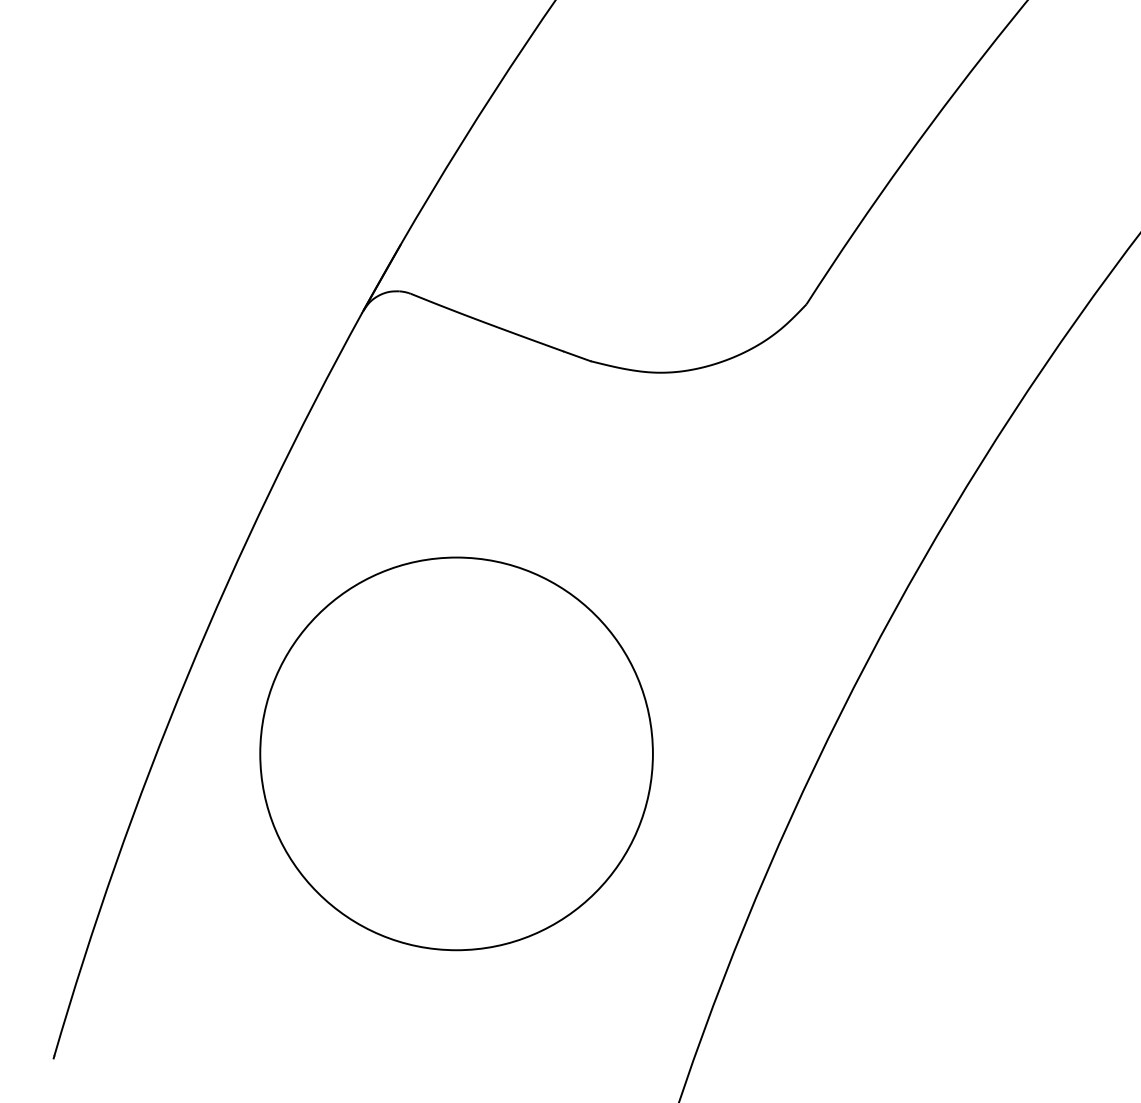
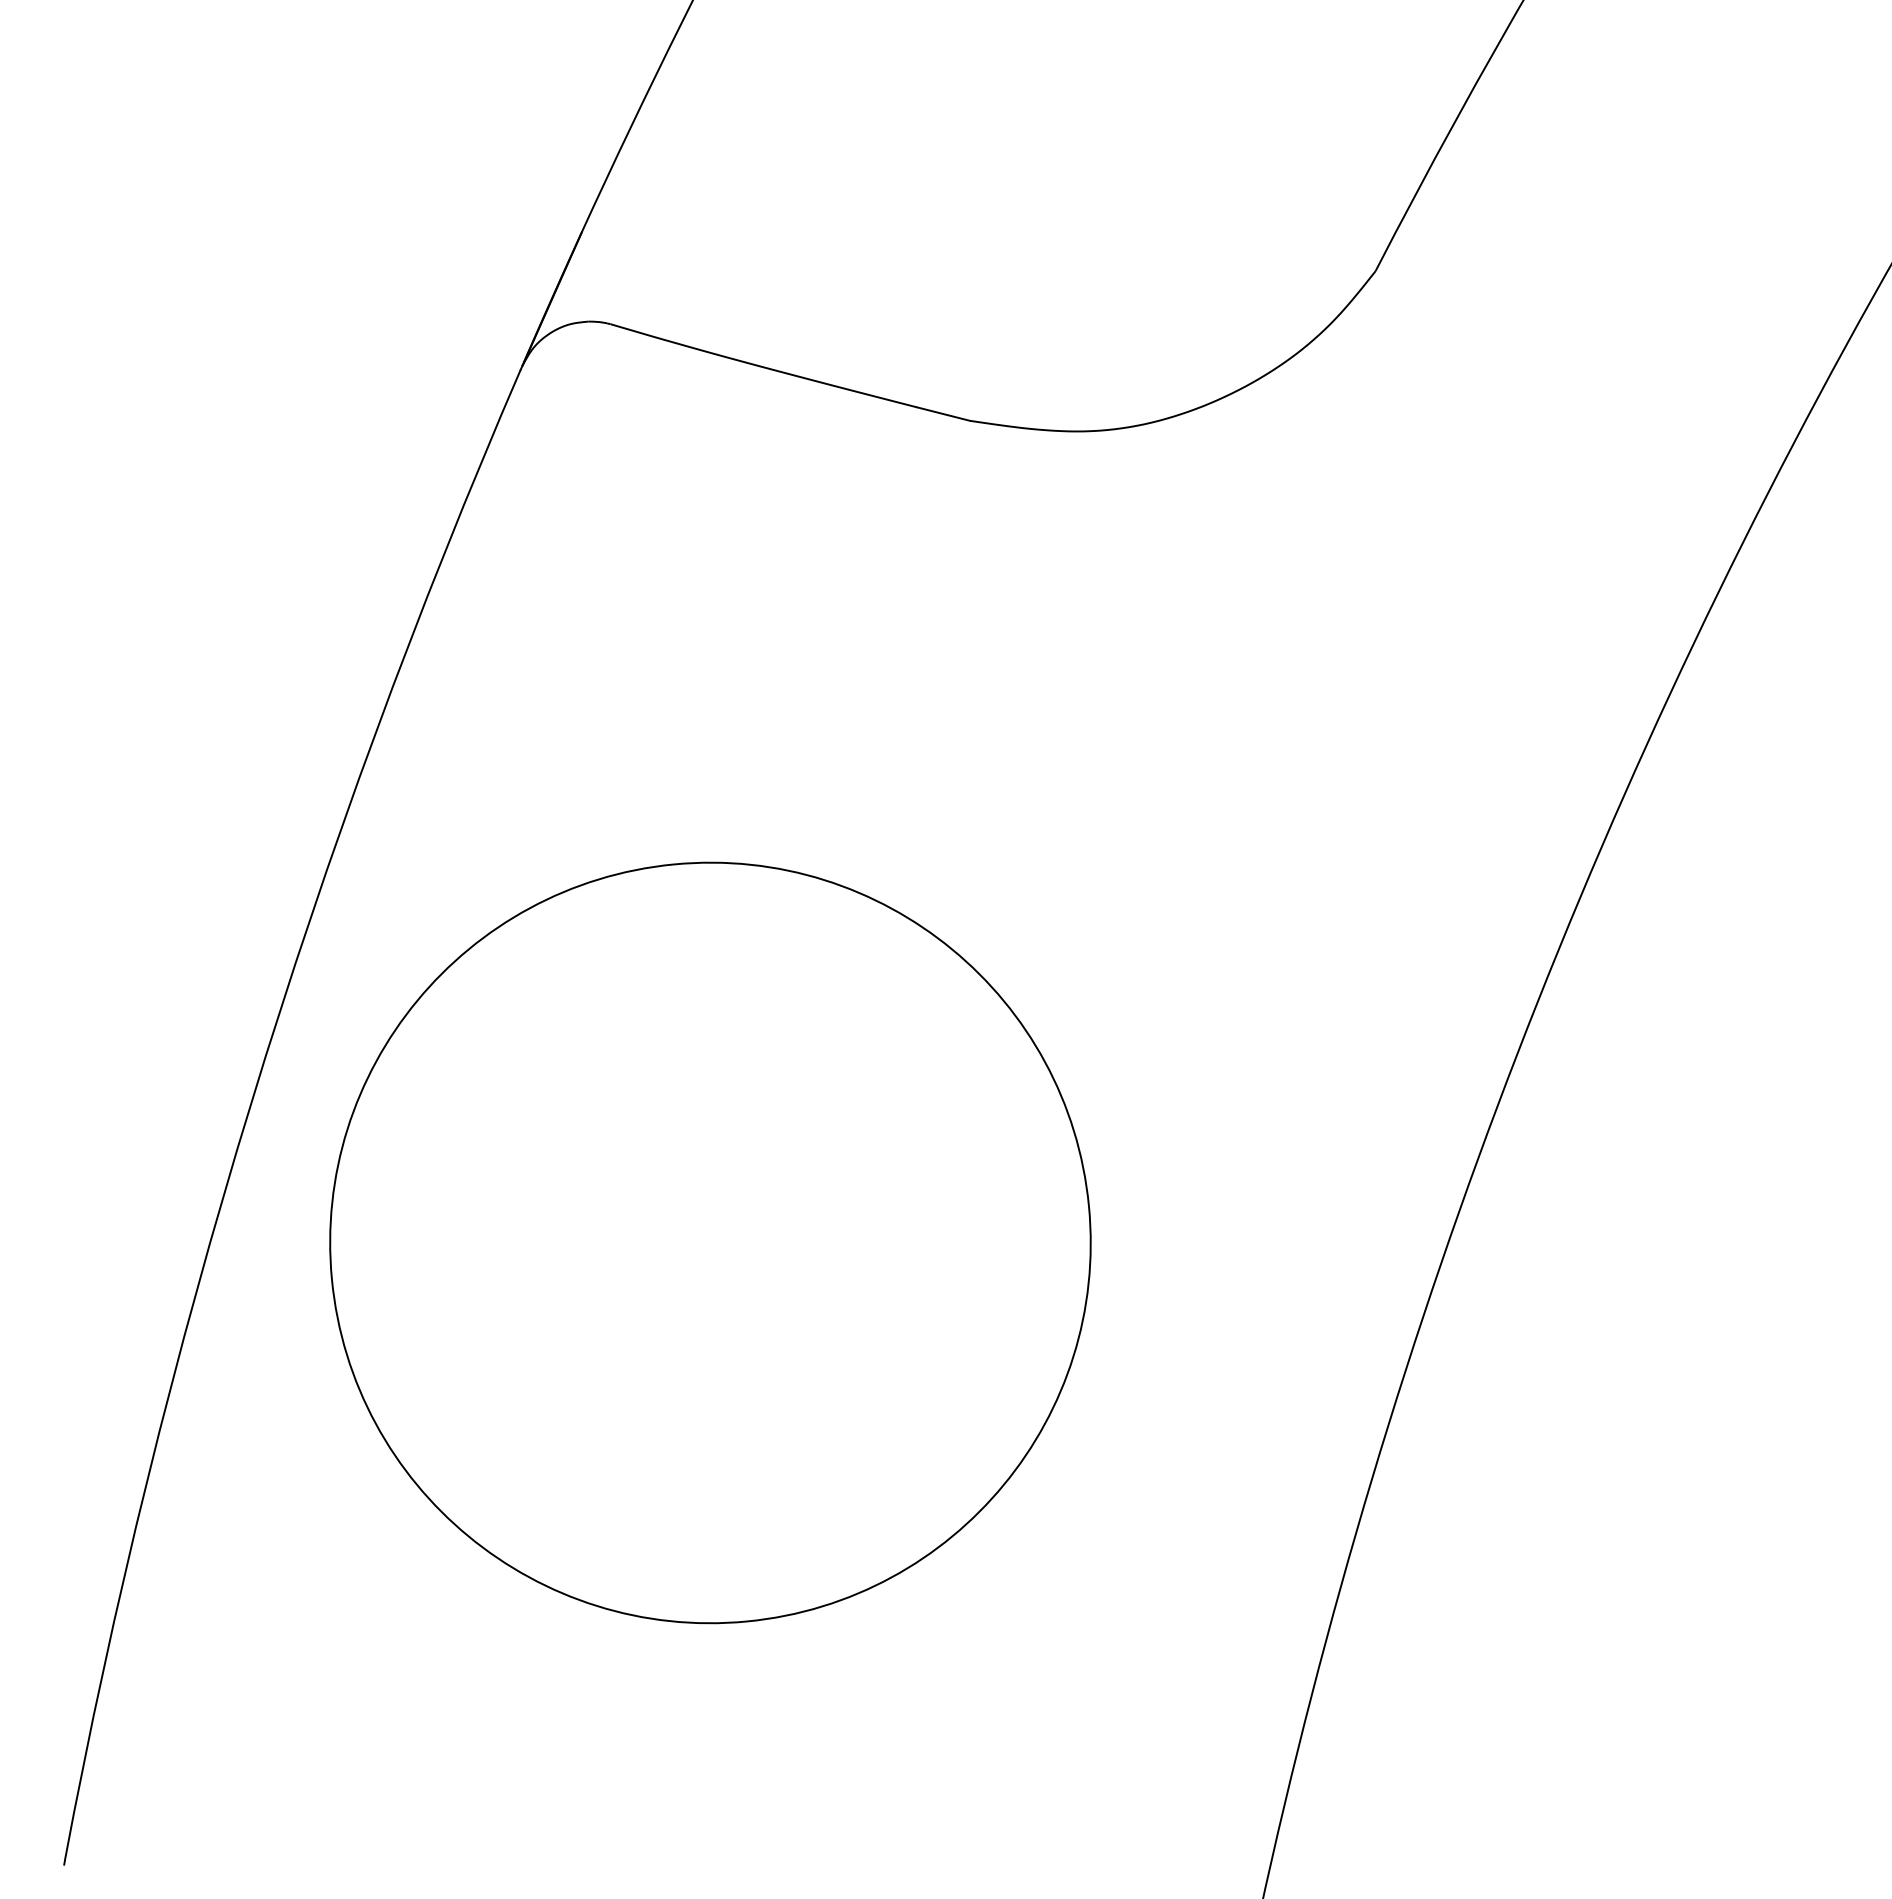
circle: (456, 753) -> (710, 1242), moved

